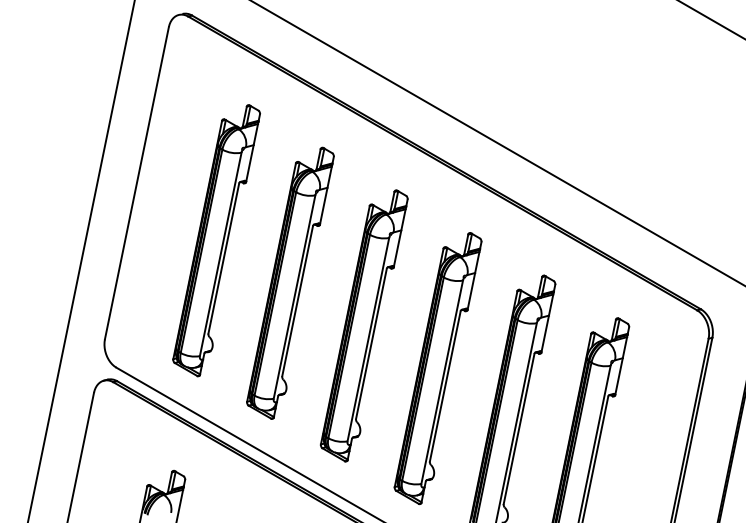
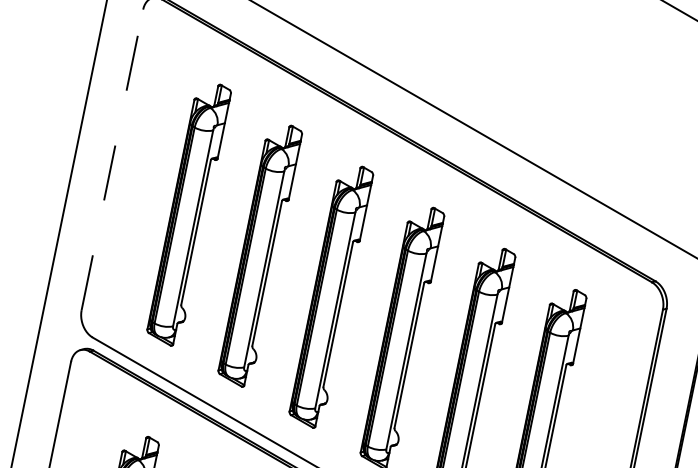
line: (137, 182) -> (112, 159), solid -> dashed

